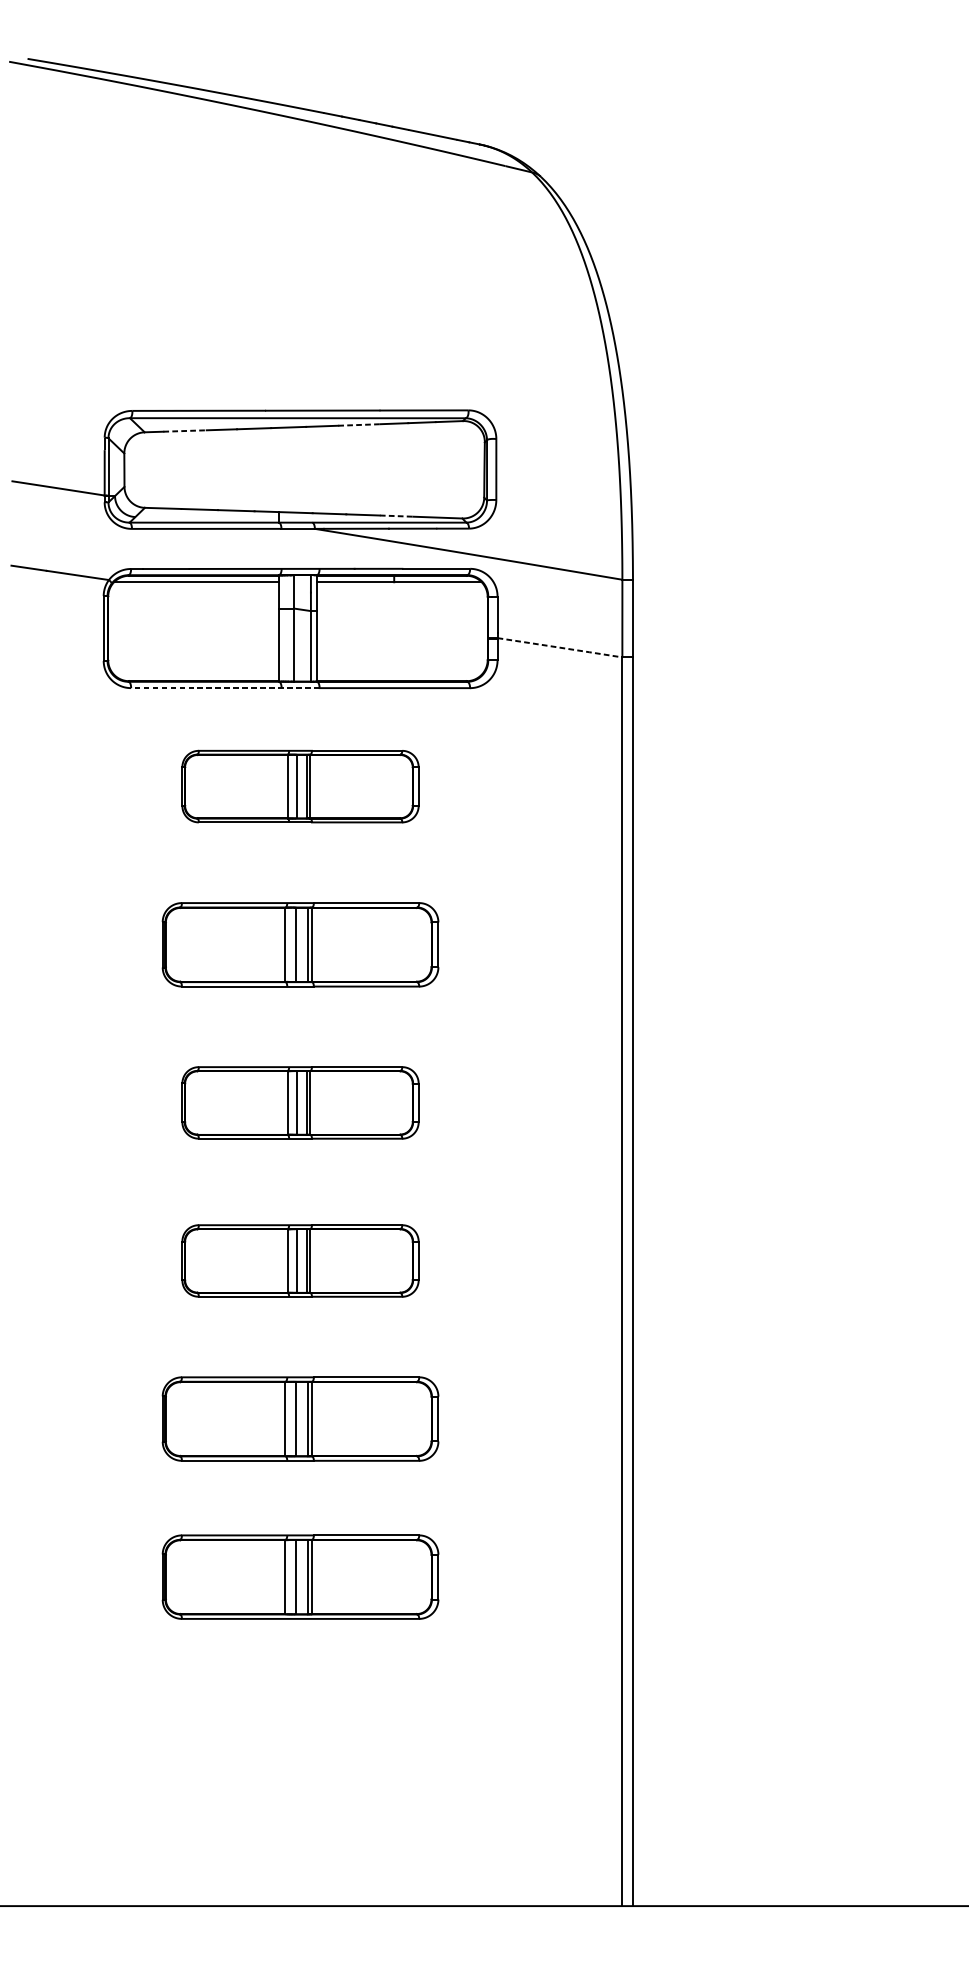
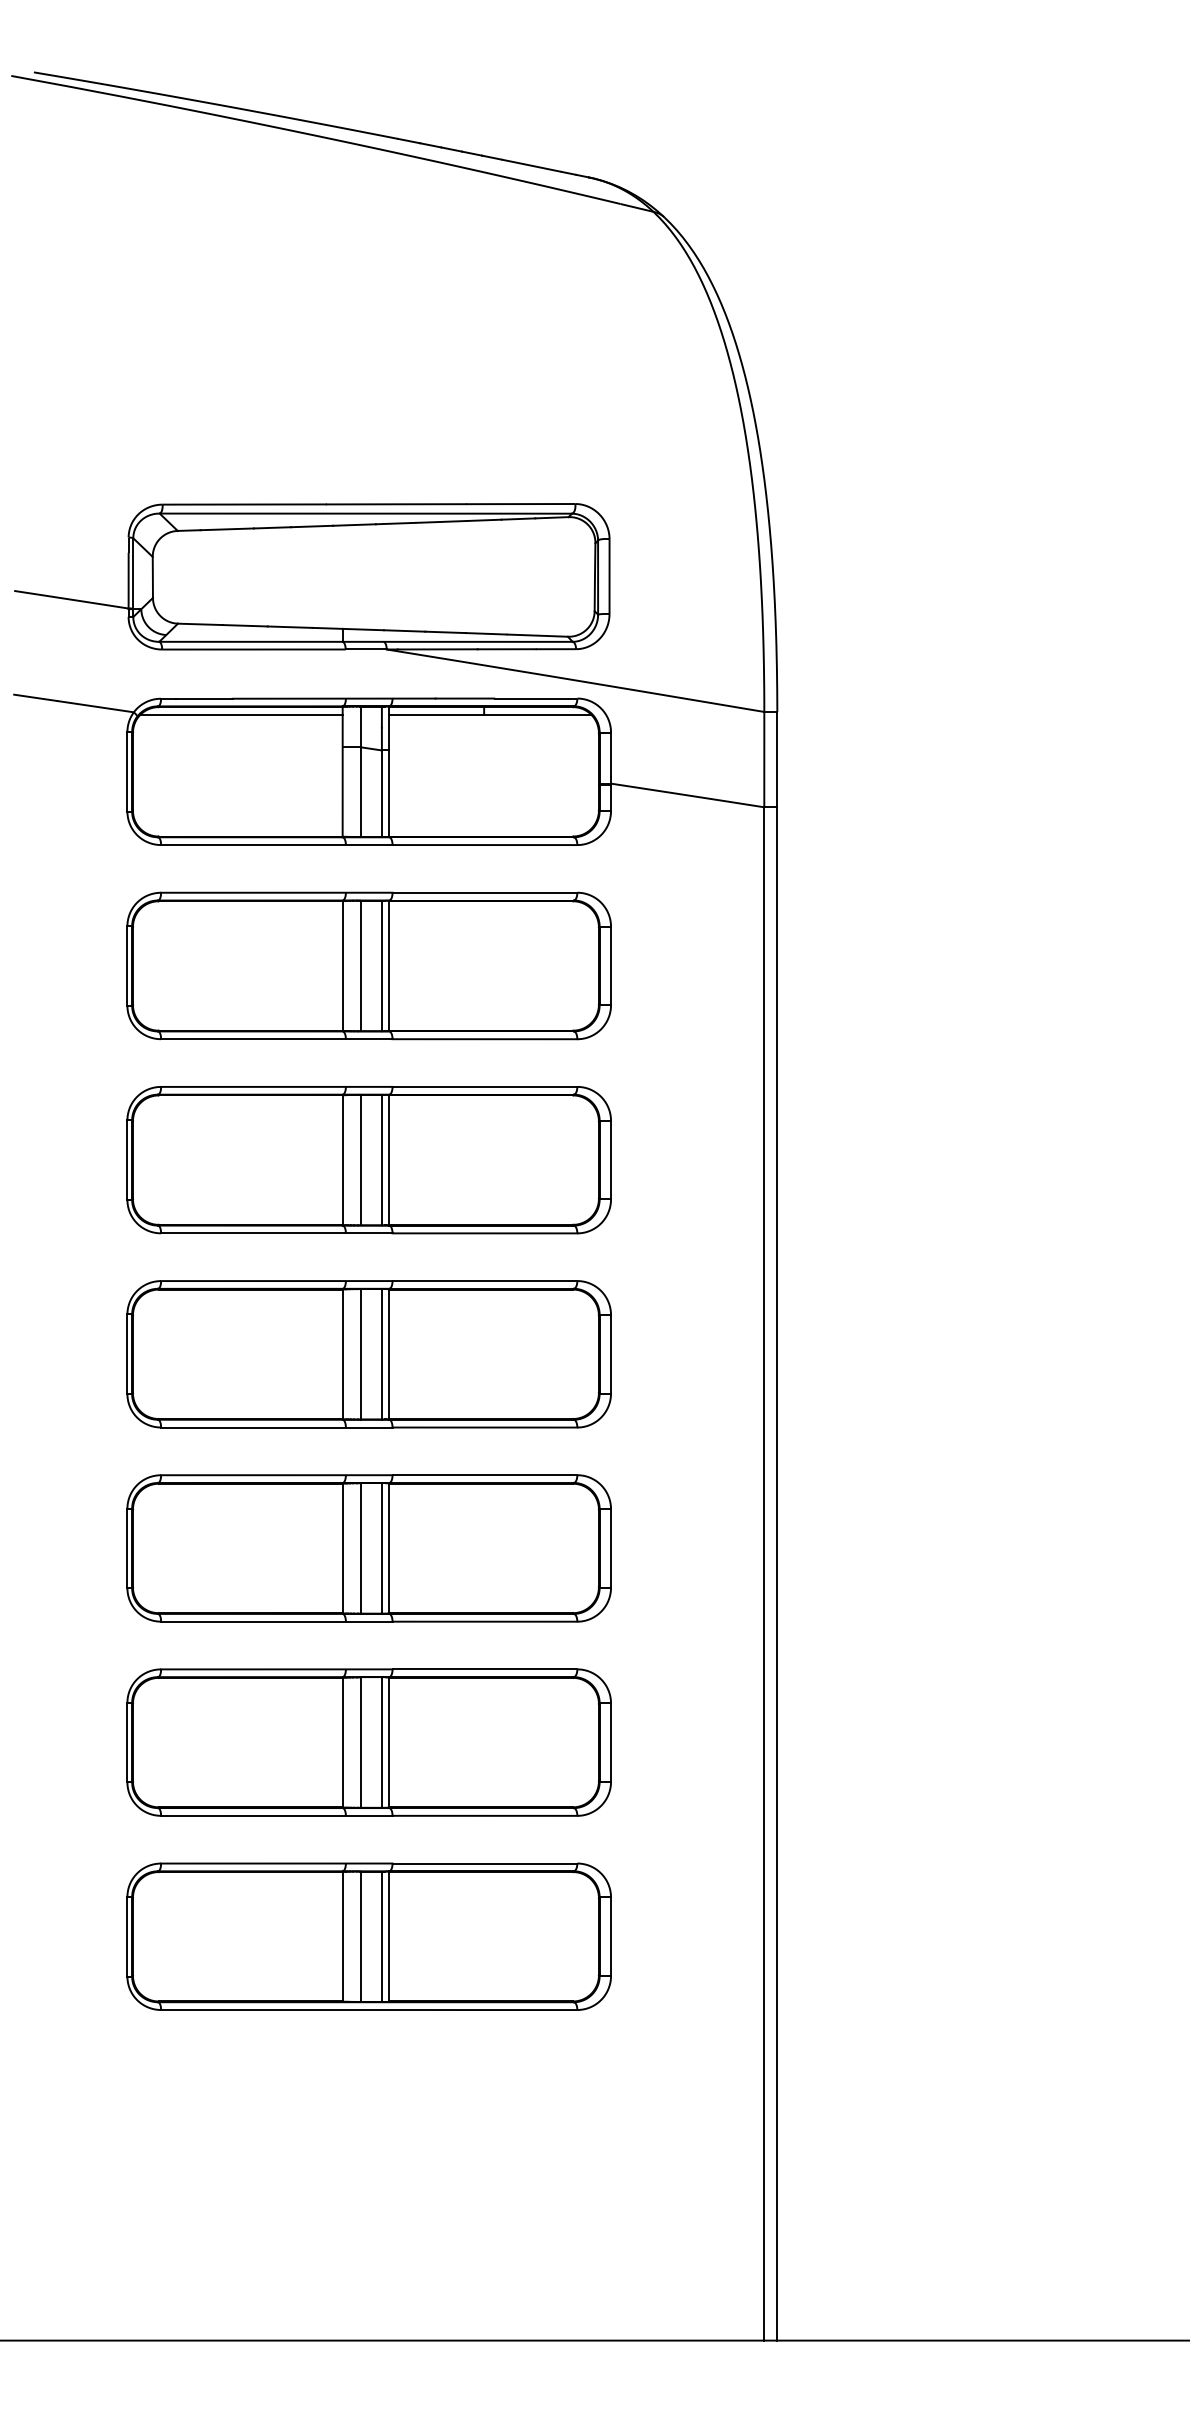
line: (359, 424) -> (441, 521), dashed -> solid
line: (185, 431) -> (227, 529), dashed -> solid
line: (395, 515) -> (485, 633), dashed -> solid
line: (560, 647) -> (688, 795), dashed -> solid
line: (225, 688) -> (276, 845), dashed -> solid
part: (300, 786) -> (368, 965), size x1.67
part: (300, 945) -> (368, 1160), size x1.43
part: (300, 1103) -> (368, 1354), size x1.67
part: (300, 1261) -> (368, 1548), size x1.67
part: (300, 1419) -> (368, 1742), size x1.43
part: (300, 1577) -> (368, 1936), size x1.43

